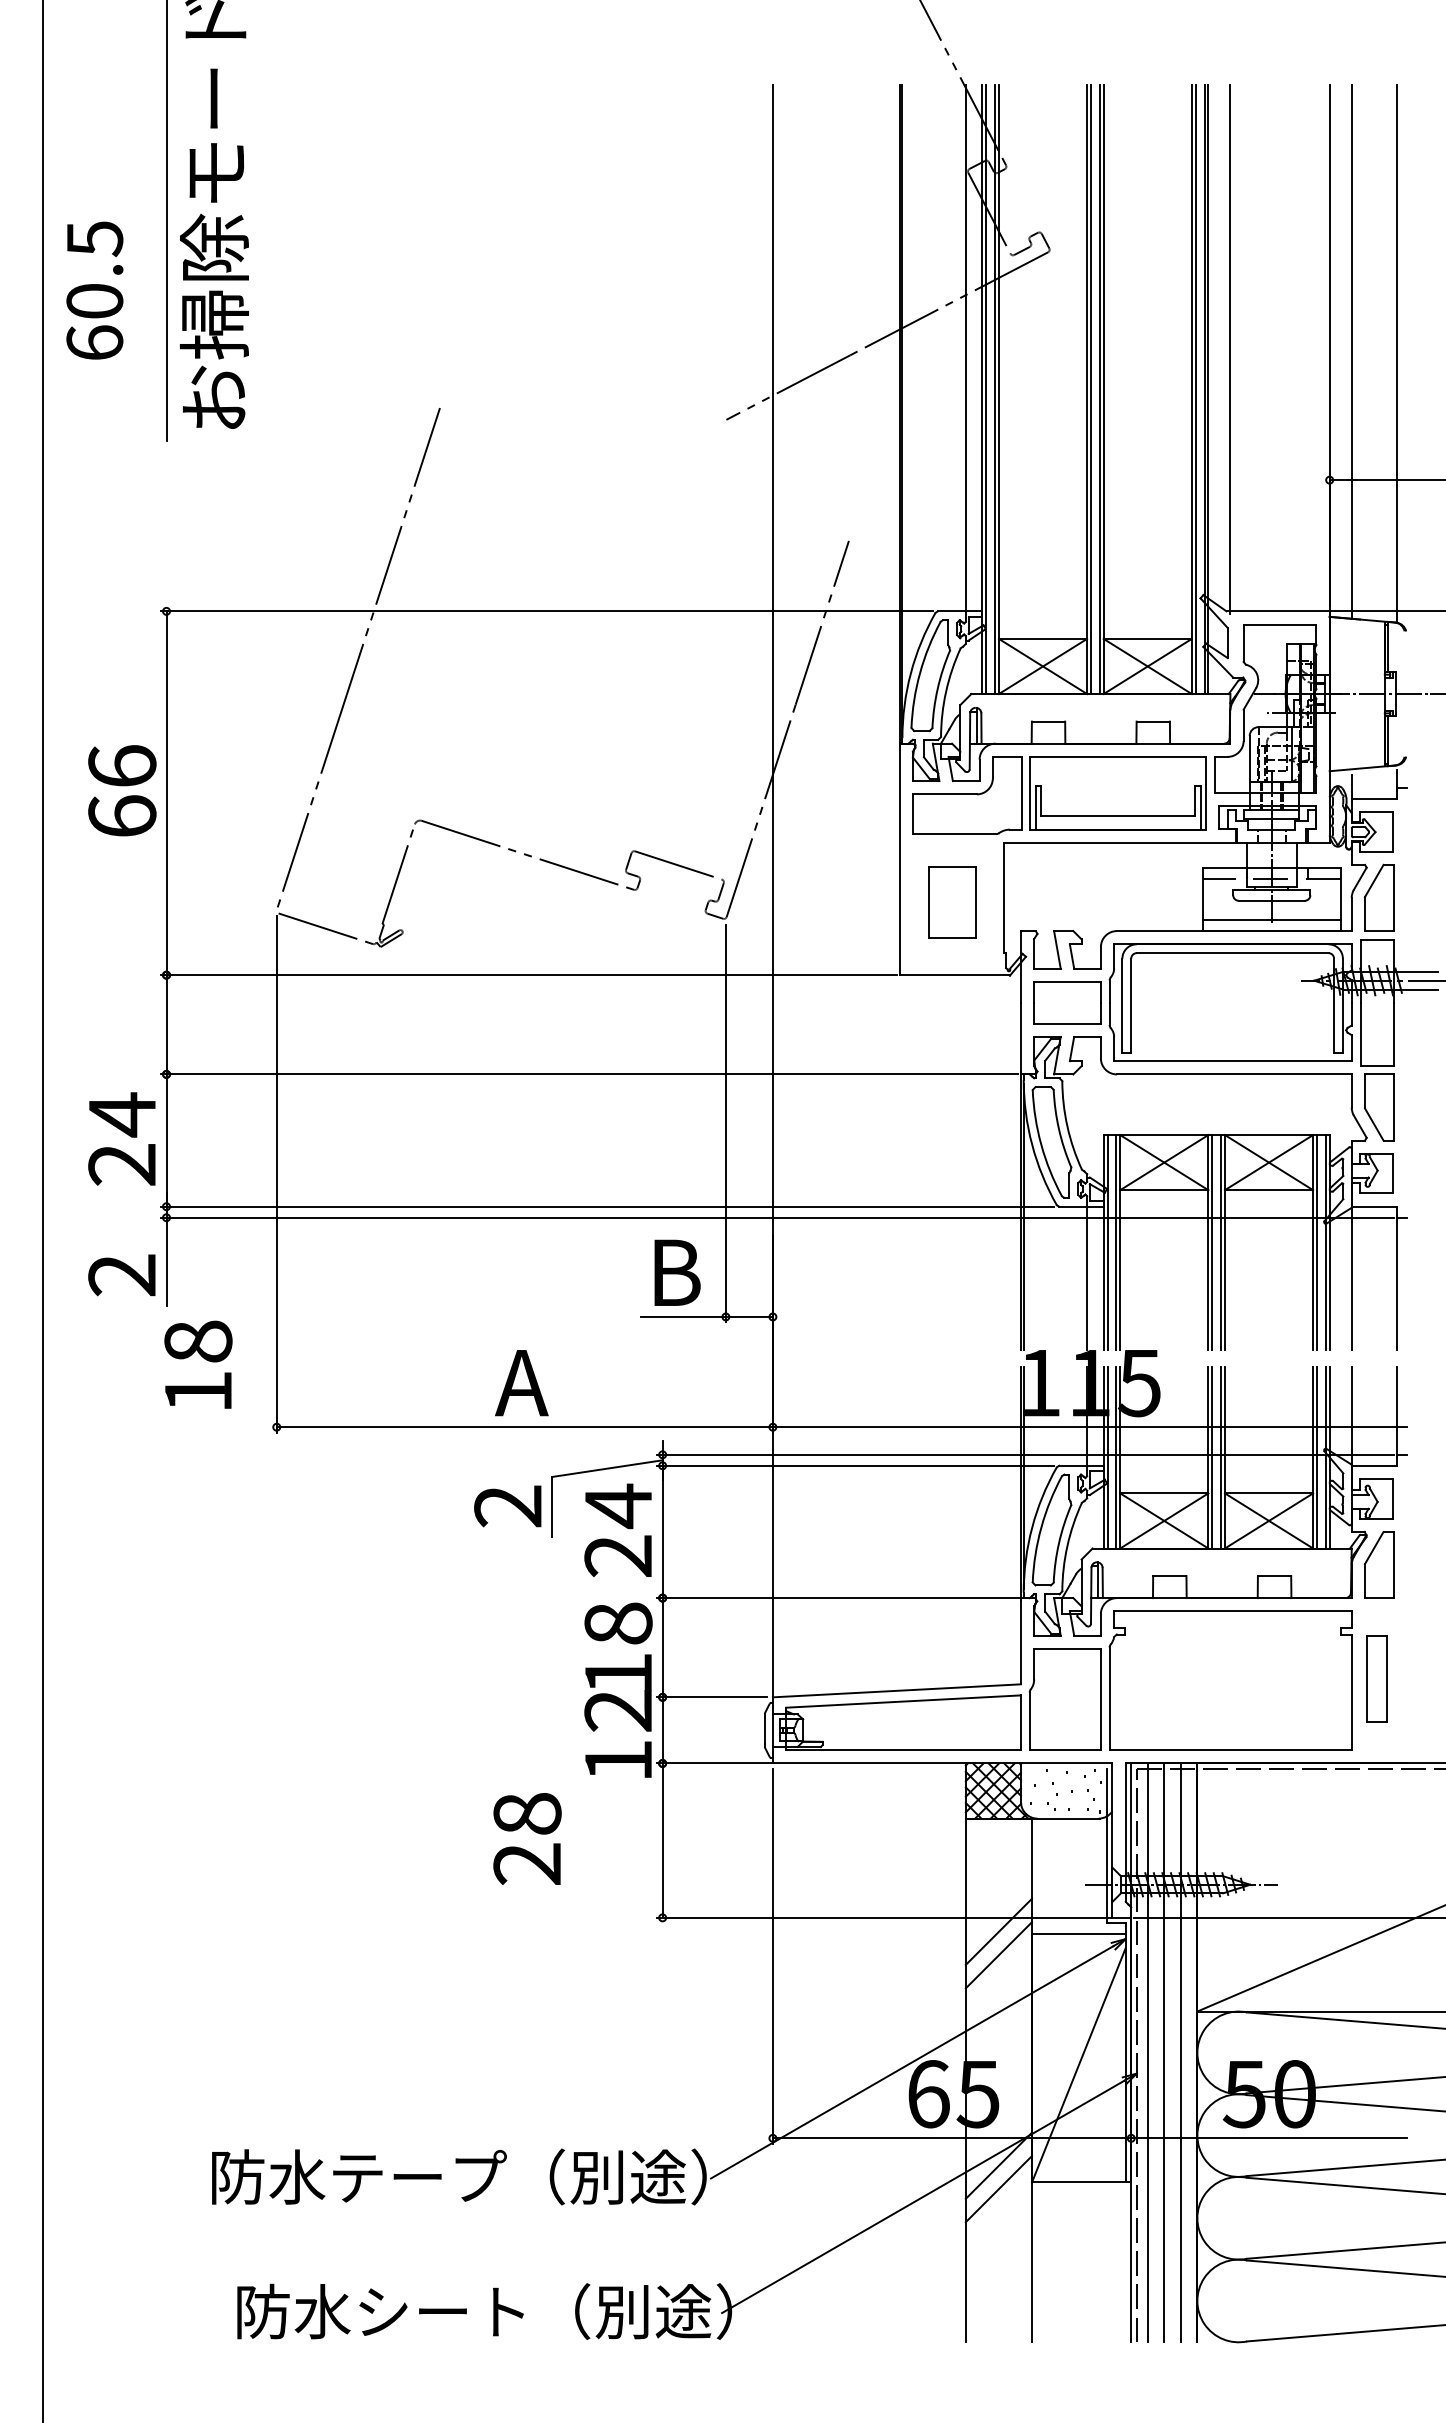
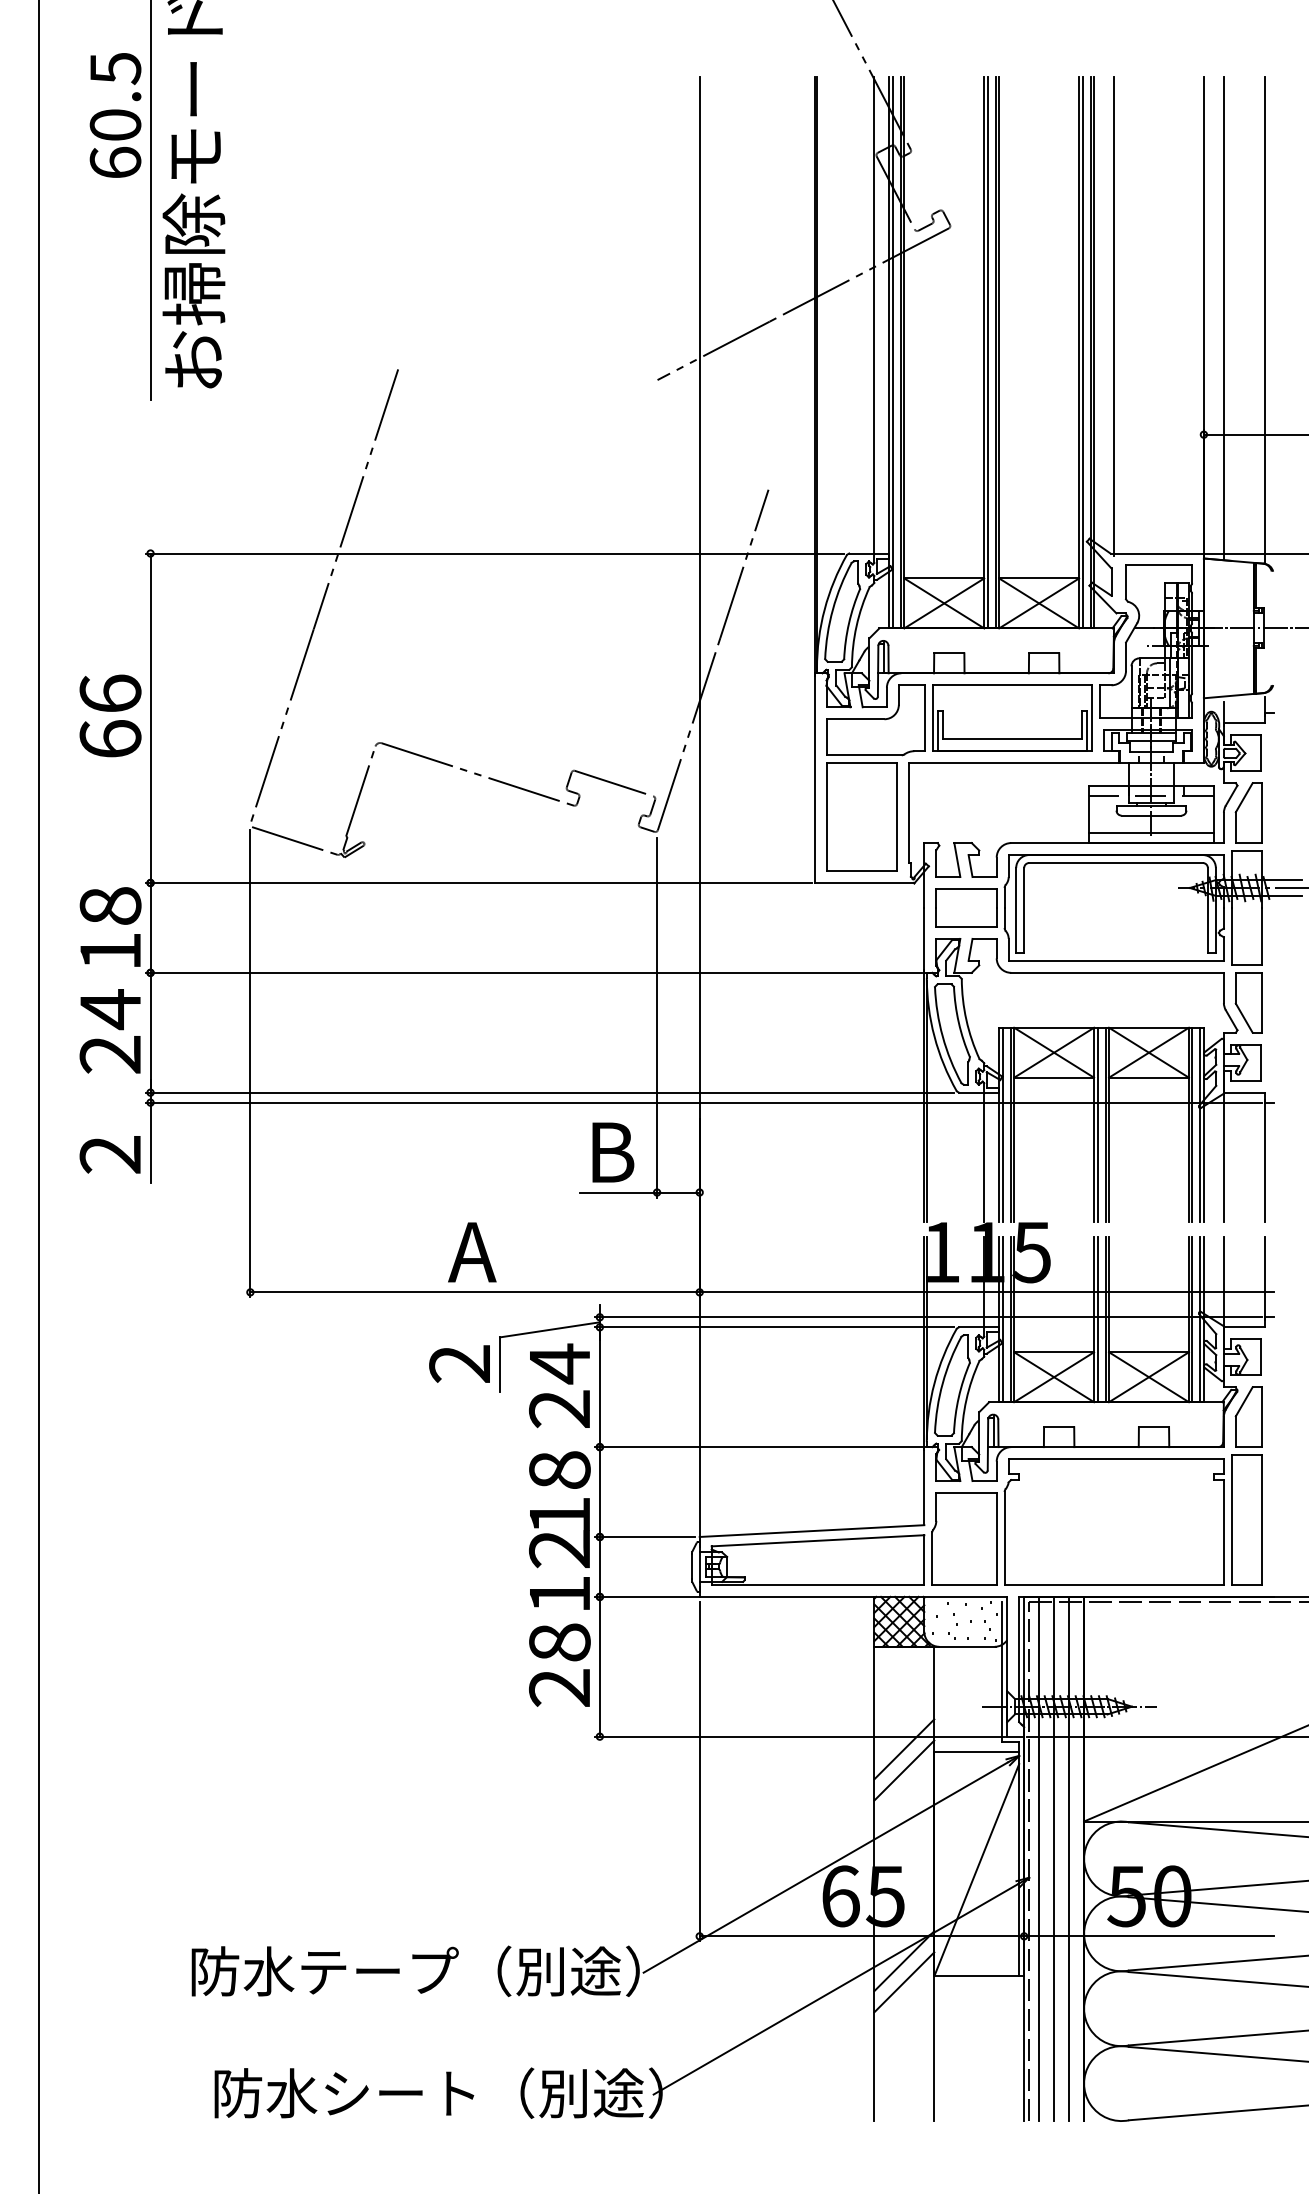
text: (94, 290) -> (115, 115), moved
part: (951, 902) -> (861, 817), size x1.67
text: (198, 1364) -> (110, 926), moved
part: (1377, 1678) -> (1247, 1519), size x1.67
text: (527, 1838) -> (559, 1664), moved

